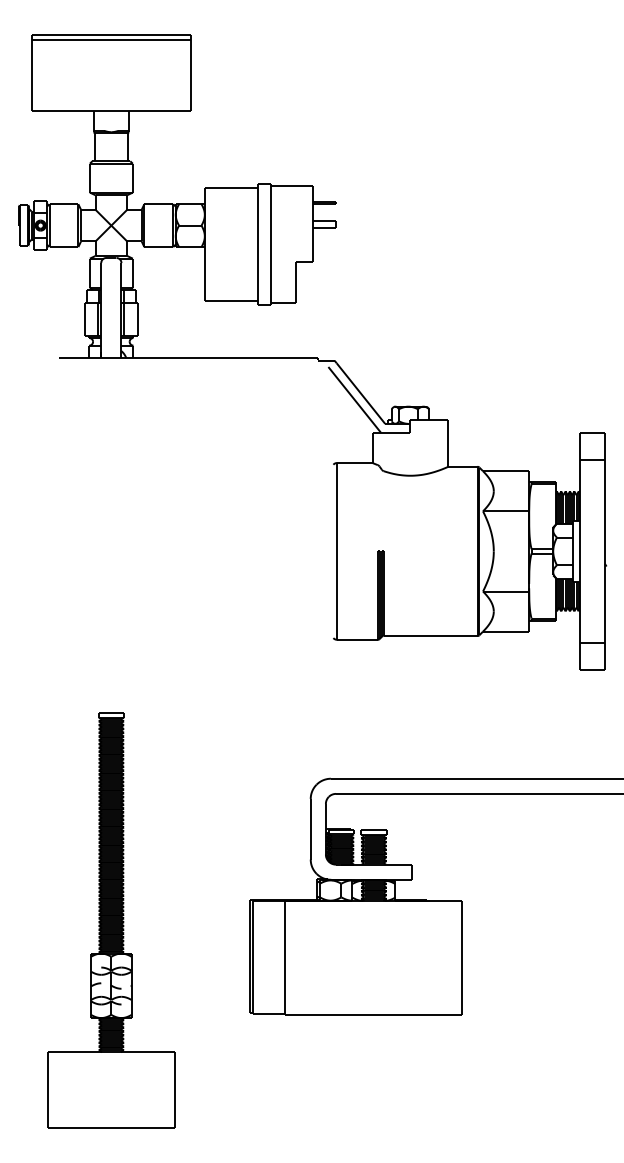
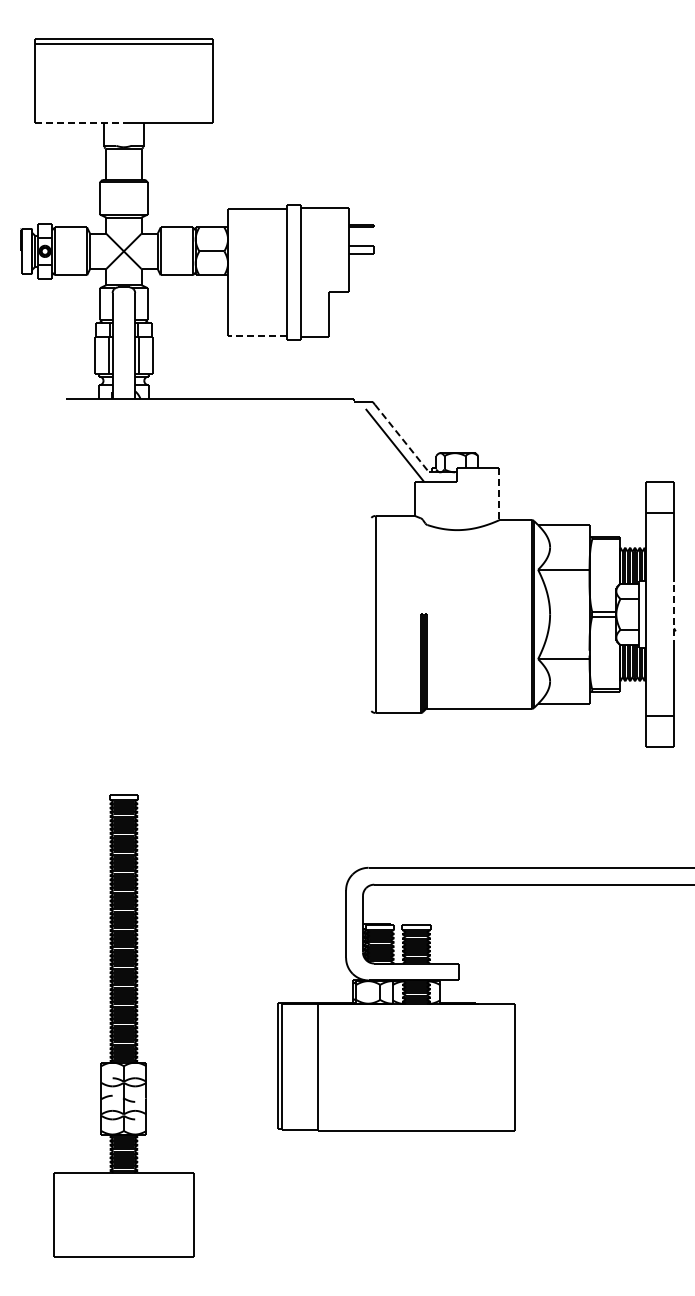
line: (72, 110) -> (80, 123), solid -> dashed
line: (231, 301) -> (257, 335), solid -> dashed
line: (361, 393) -> (402, 438), solid -> dashed
line: (448, 443) -> (499, 494), solid -> dashed
line: (605, 550) -> (674, 613), solid -> dashed

